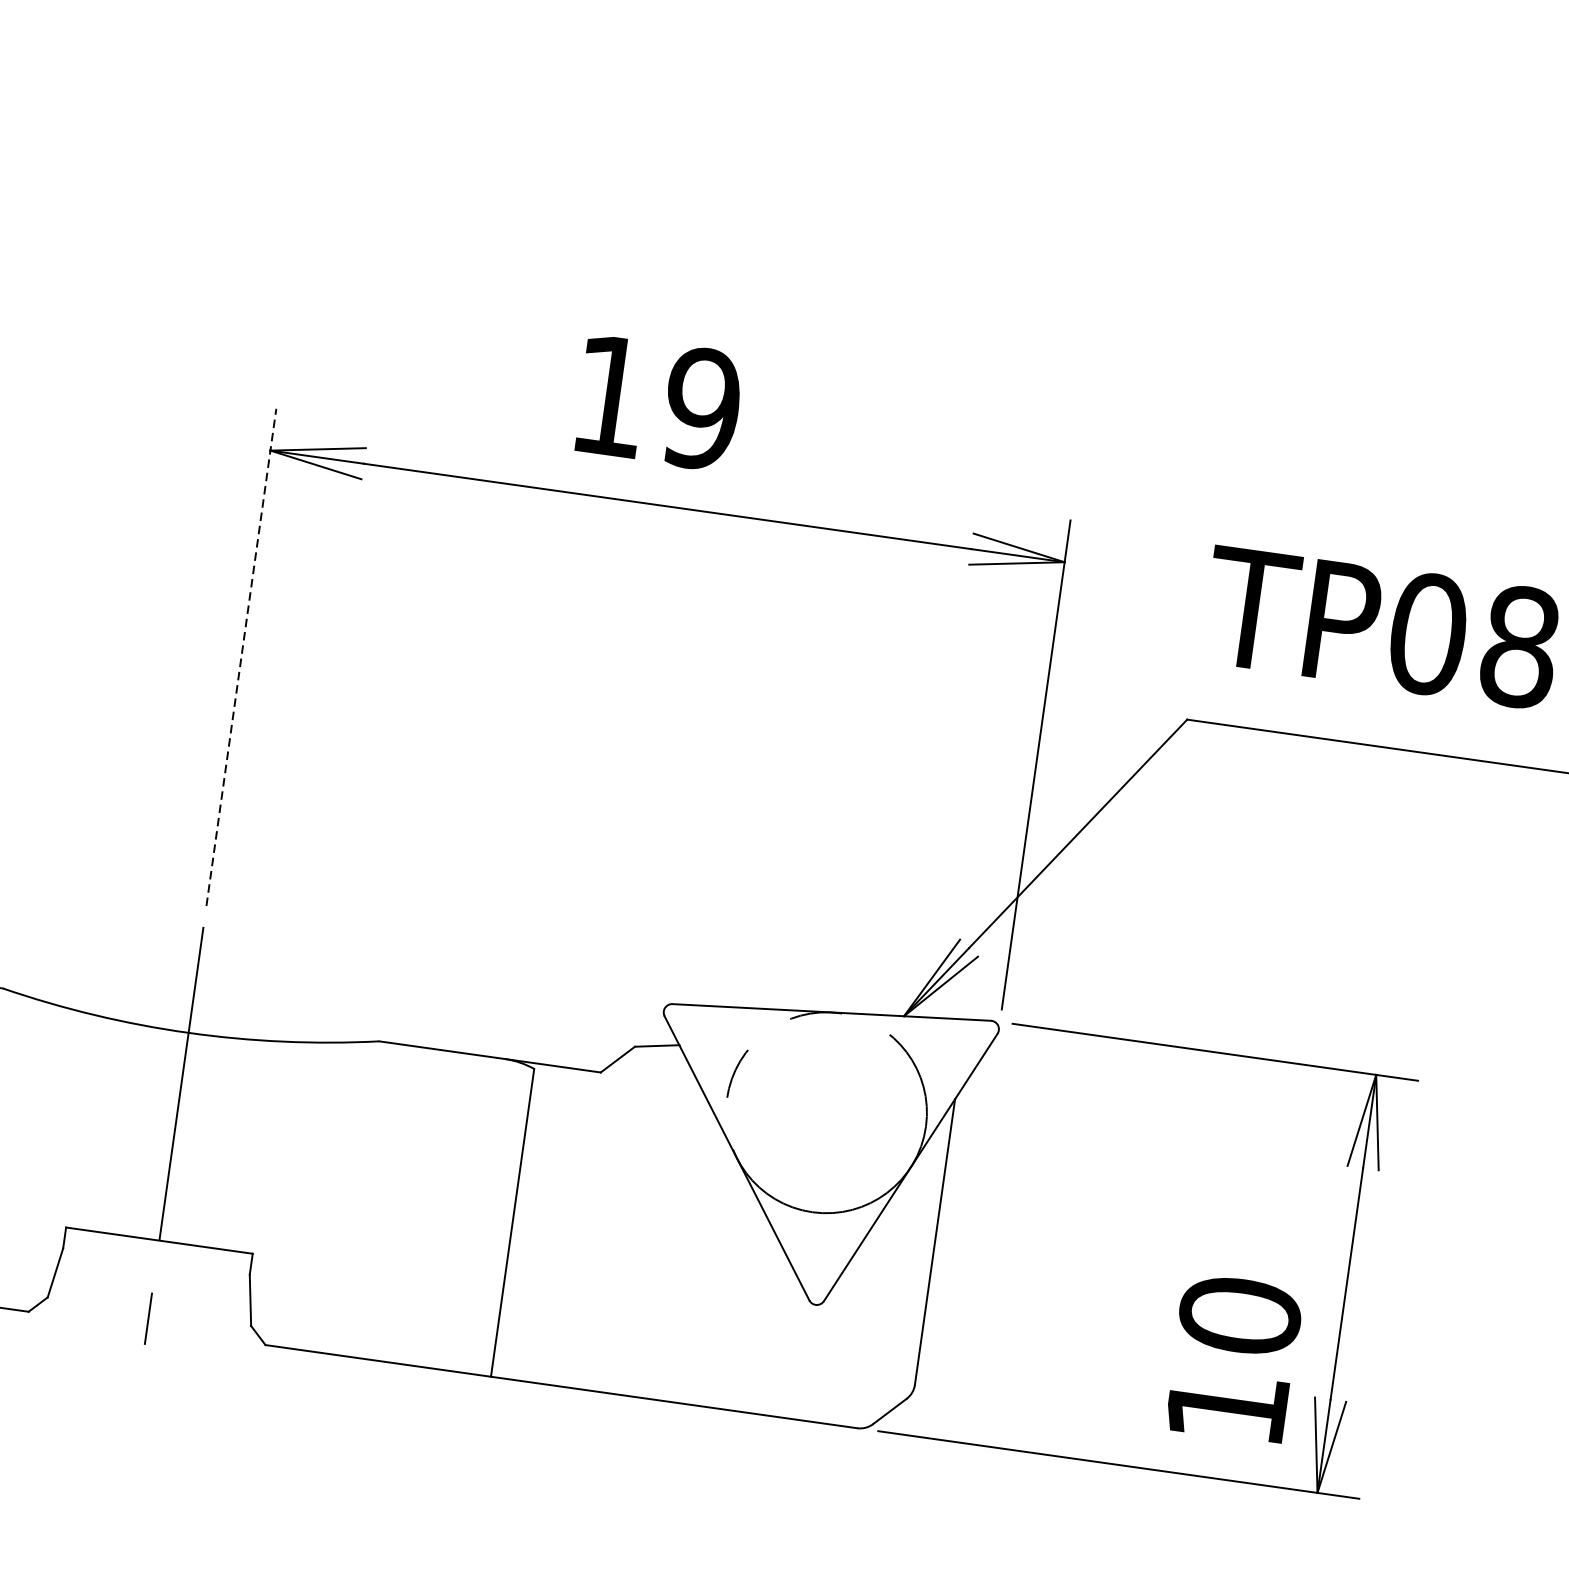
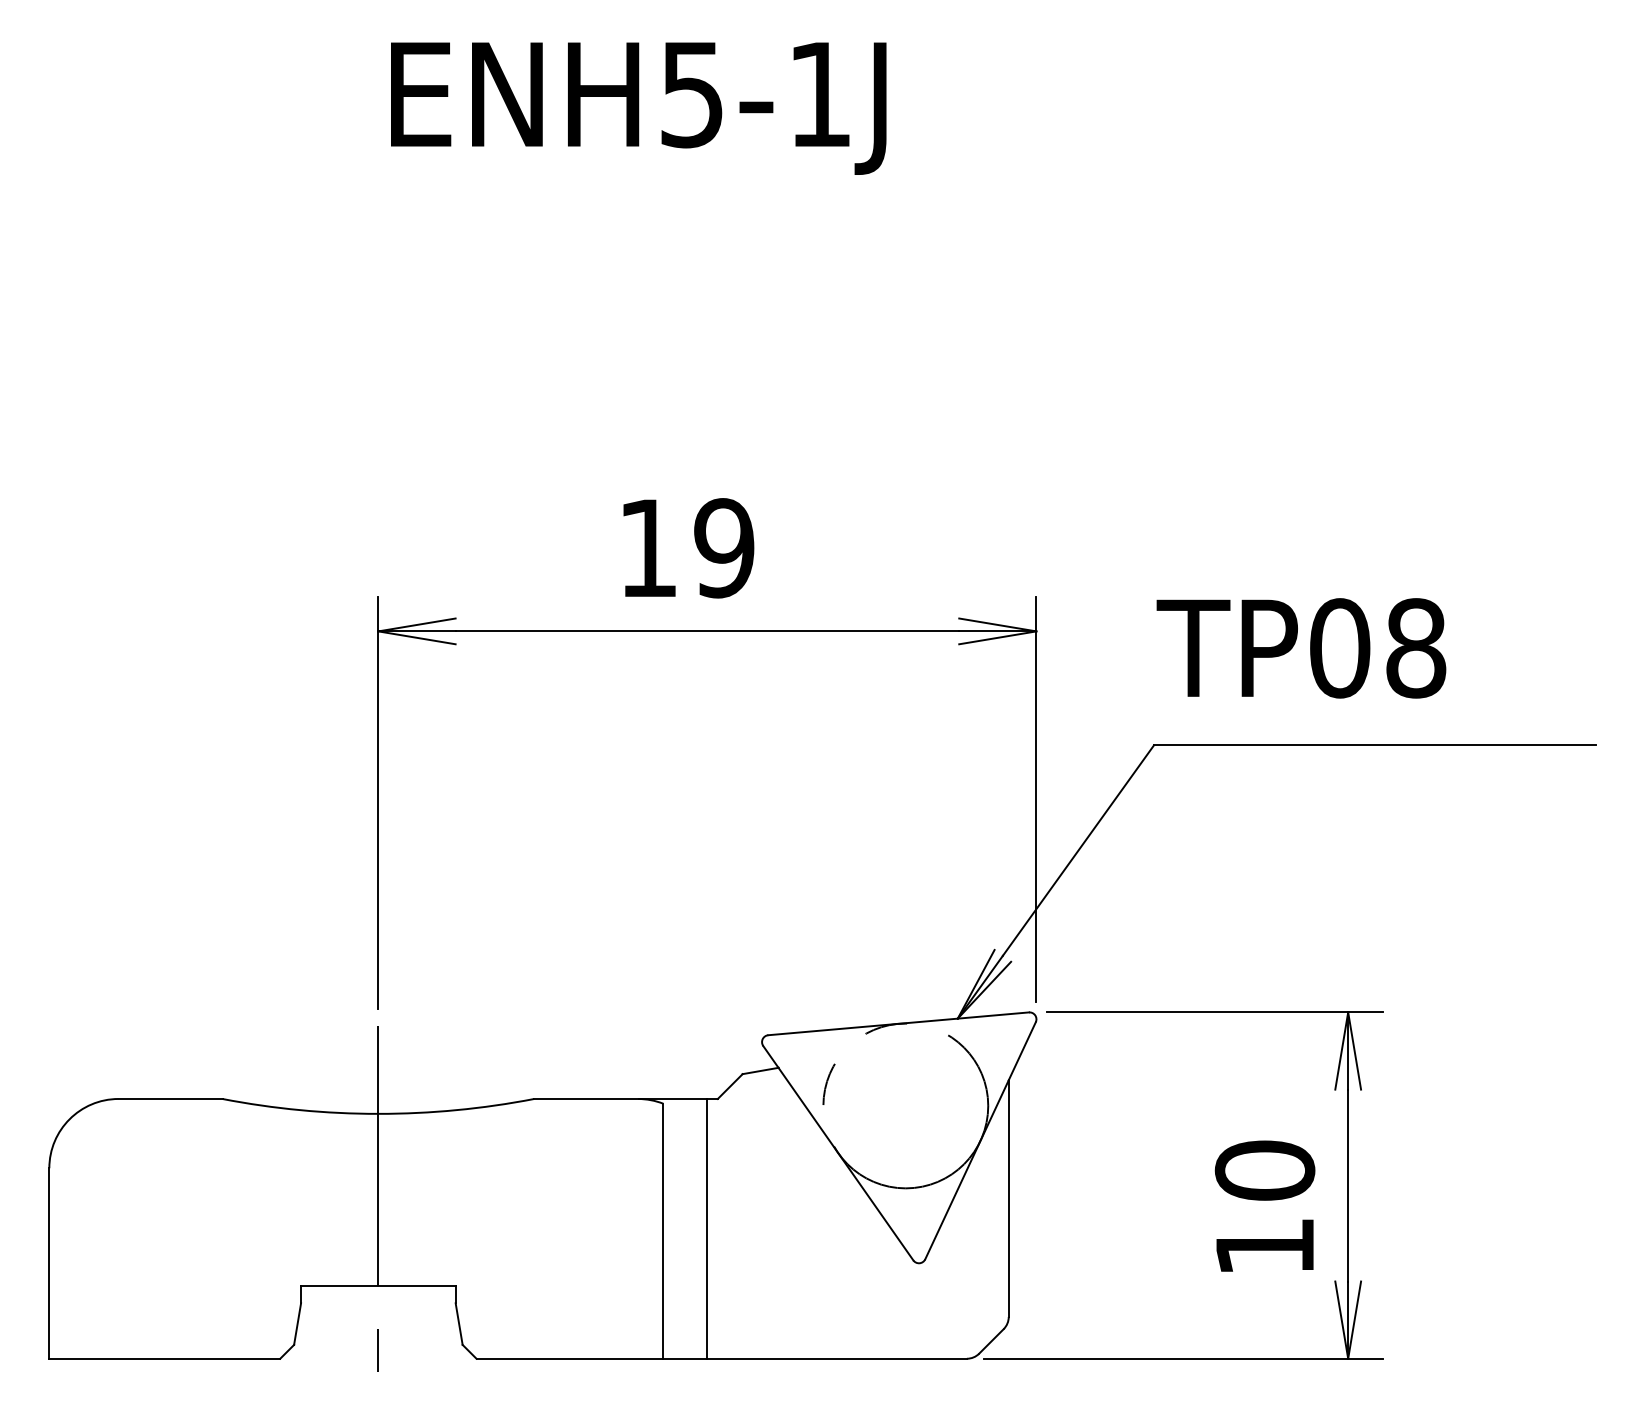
line: (241, 657) -> (378, 802), dashed -> solid
line: (566, 1227) -> (707, 1228), added
text: (1233, 1357) -> (1264, 1205), moved

